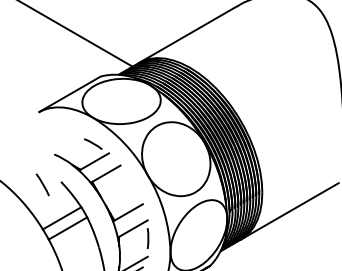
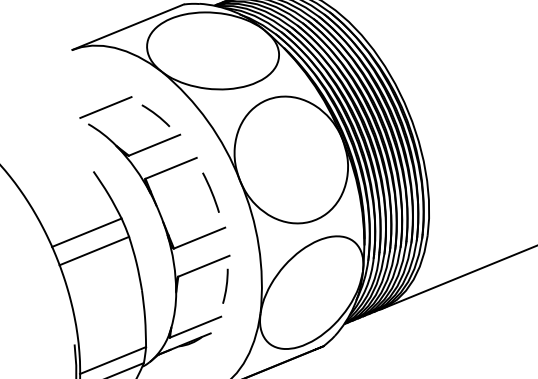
line: (63, 143) -> (106, 107), added
line: (42, 184) -> (210, 192), moved

